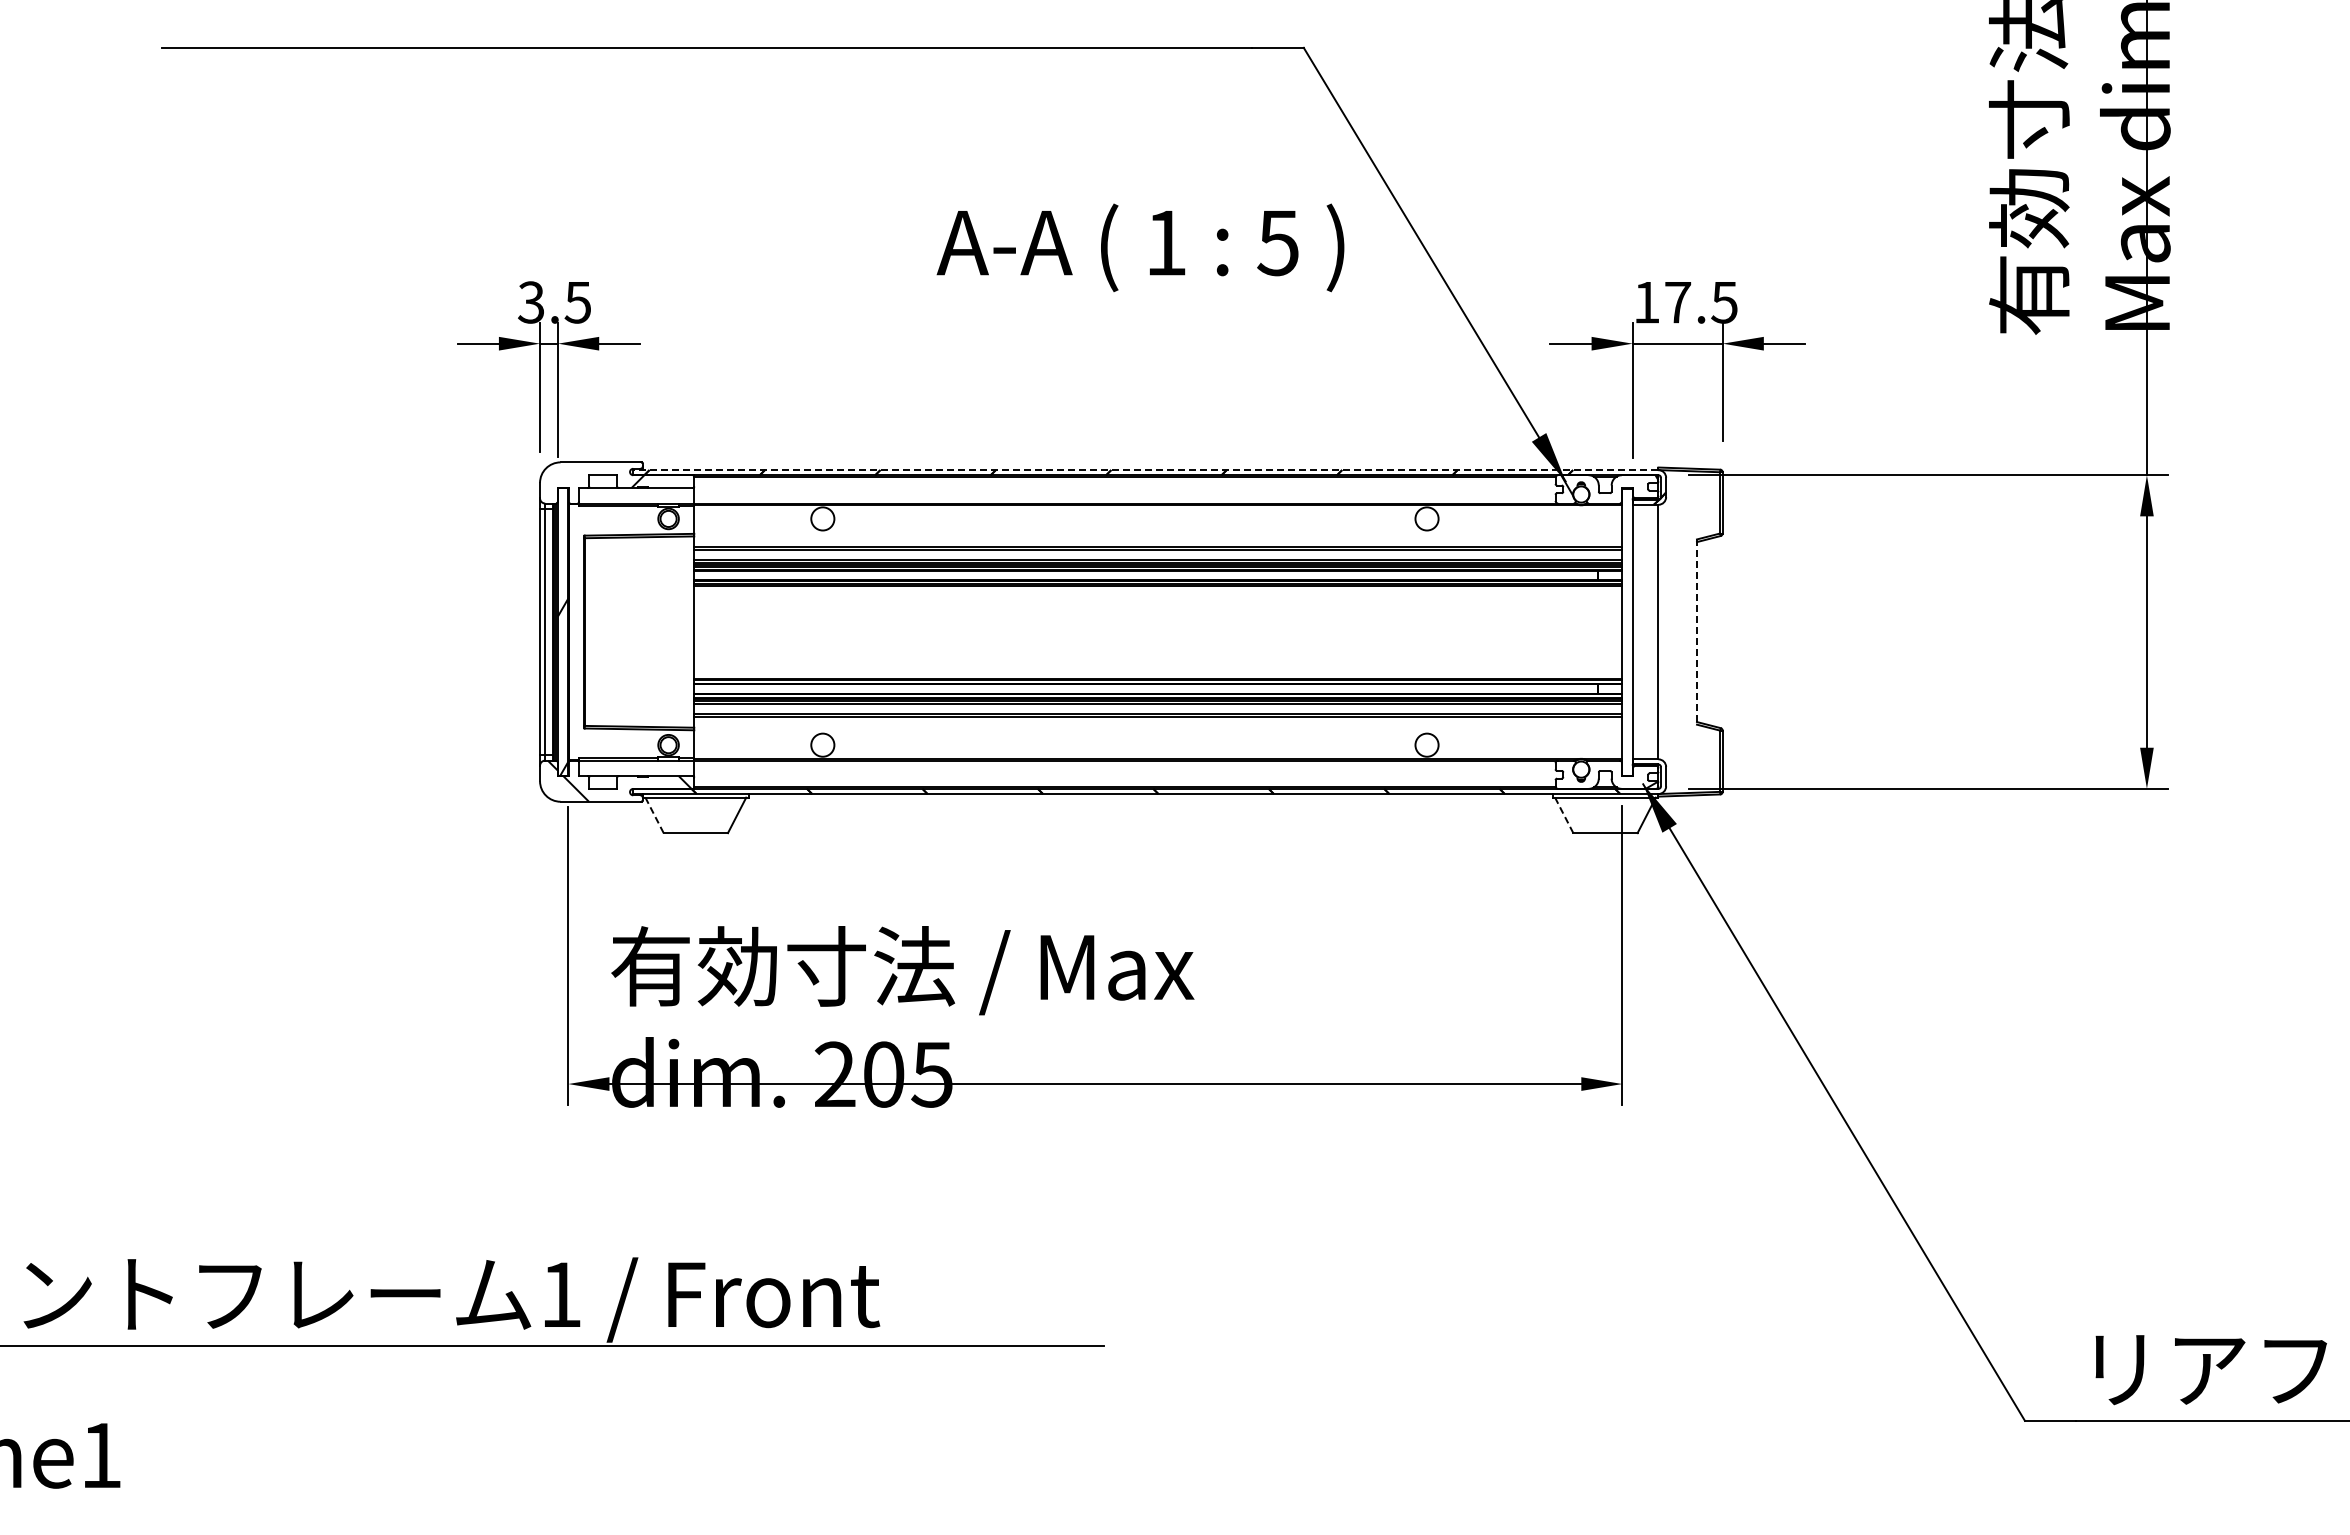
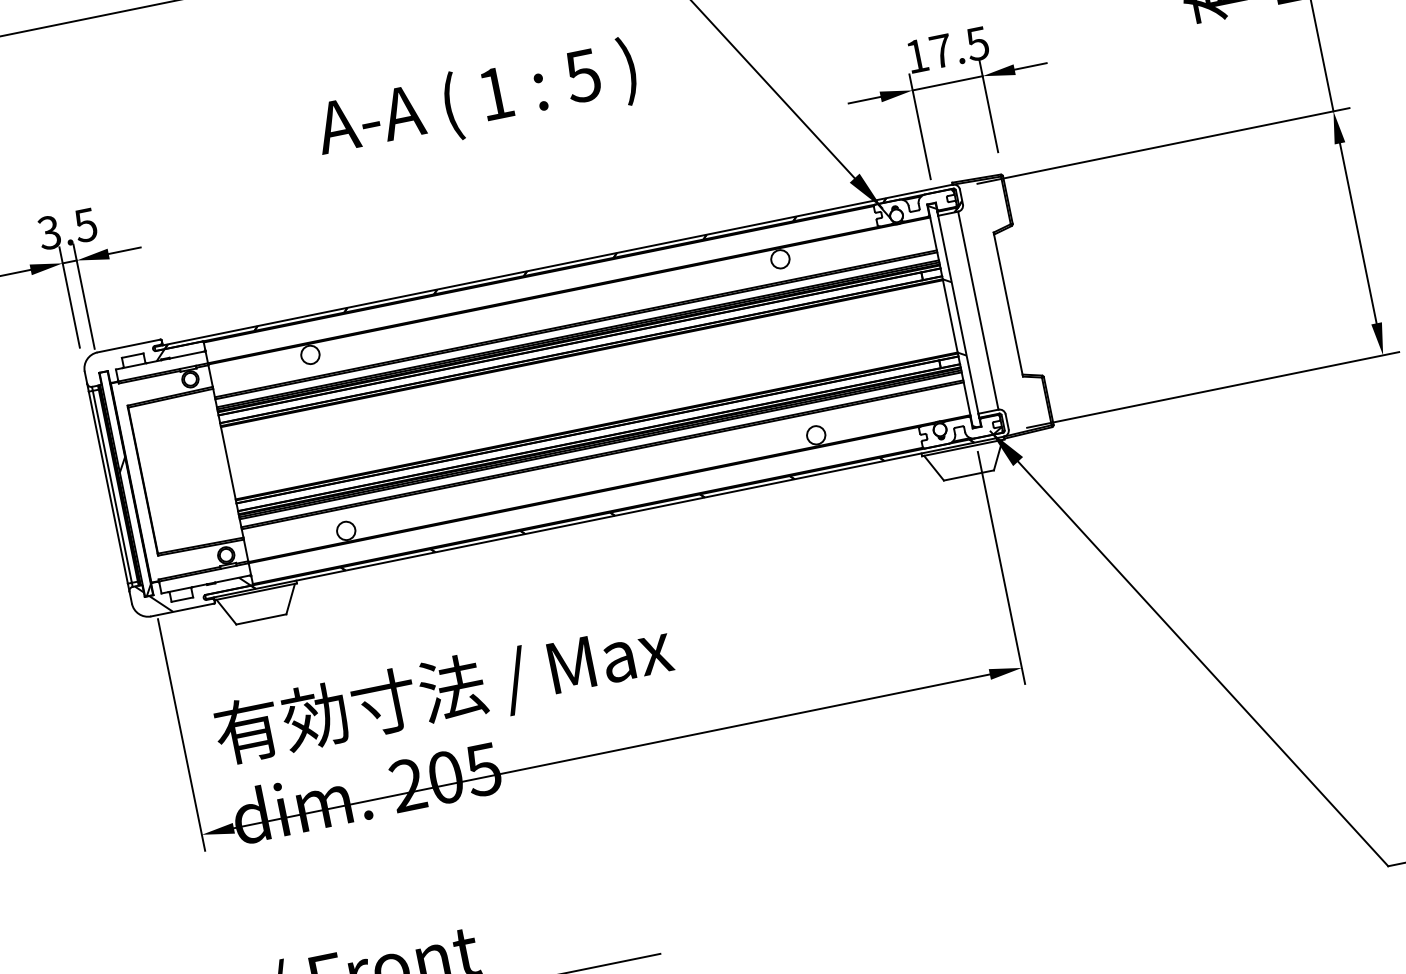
text: (1140, 247) -> (476, 101), moved
line: (1145, 470) -> (553, 266), dashed -> solid
hatch: (1627, 632) -> (954, 315), added
line: (1697, 632) -> (1008, 304), dashed -> solid
line: (654, 815) -> (226, 612), dashed -> solid
line: (1564, 815) -> (934, 468), dashed -> solid

